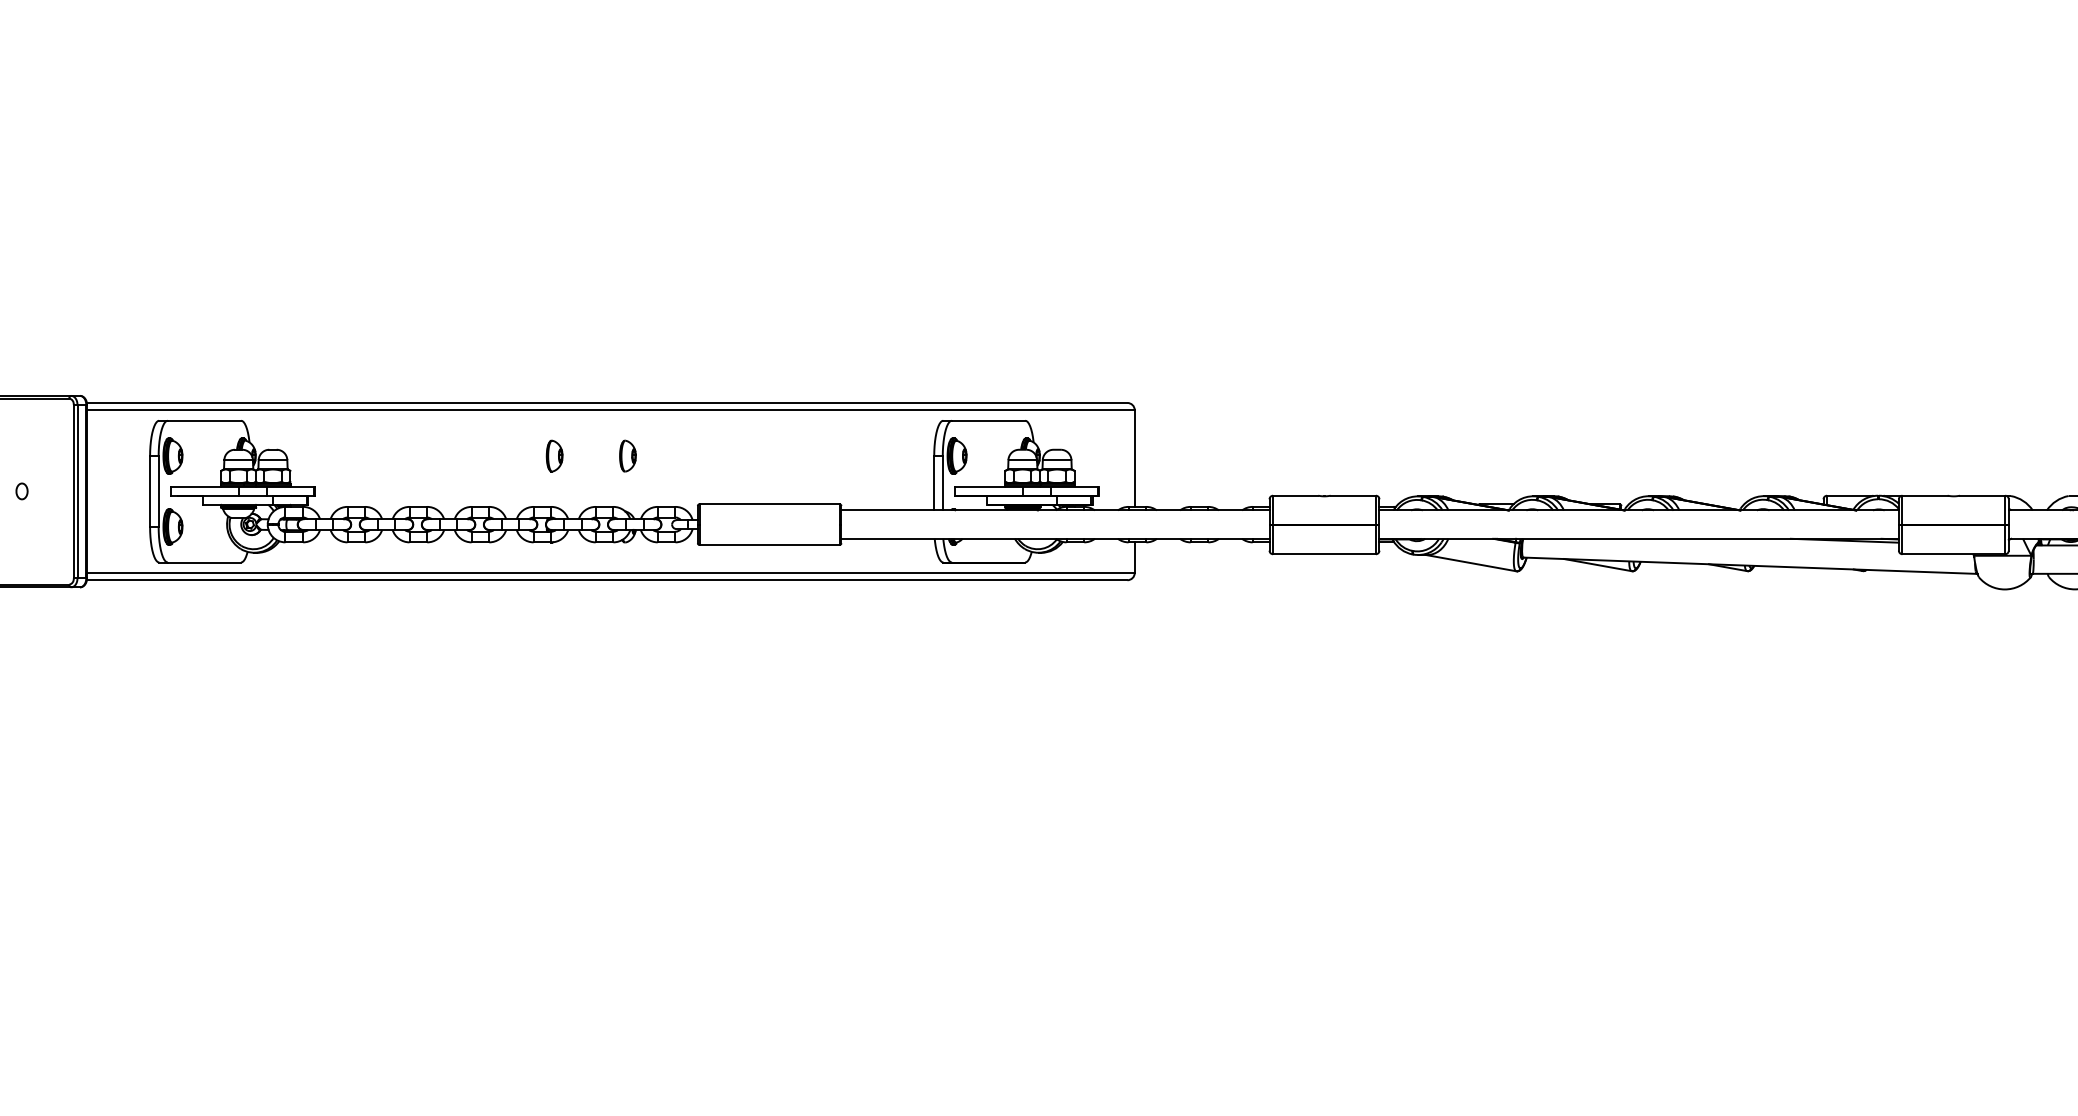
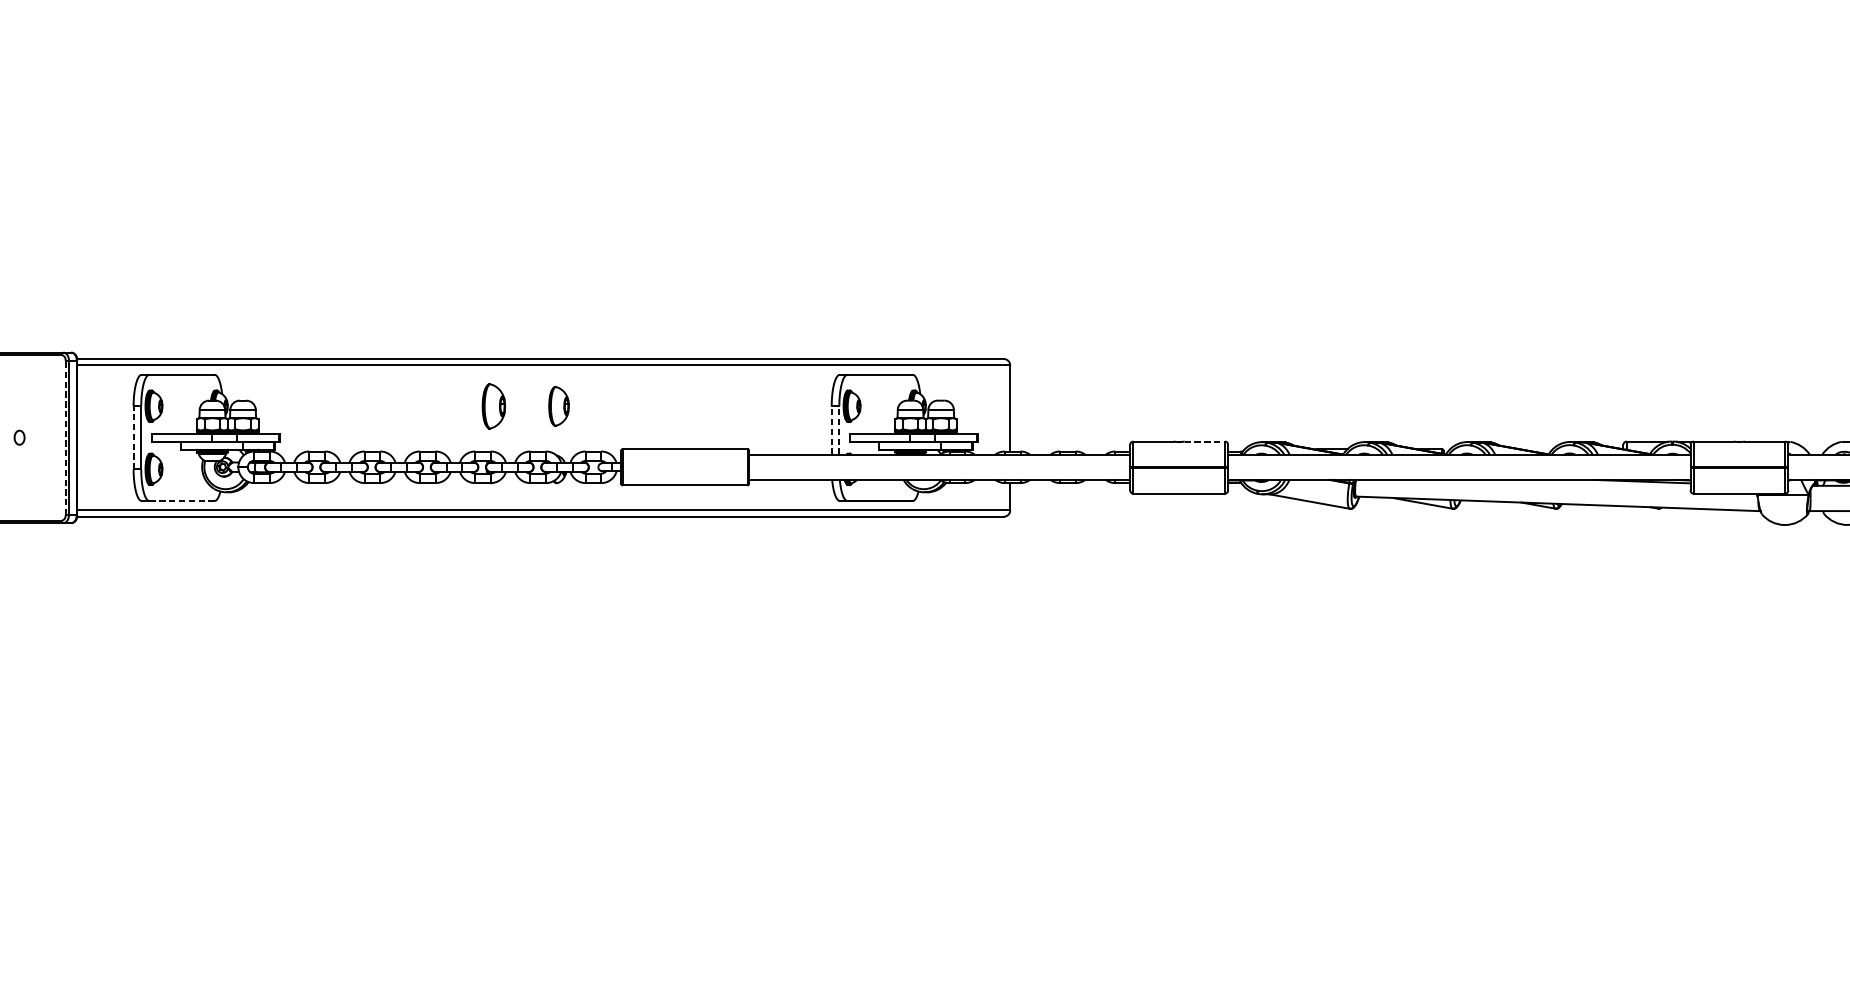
part: (554, 455) -> (493, 405), size x1.6
part: (627, 455) -> (558, 405), size x1.4
line: (934, 482) -> (831, 429), solid -> dashed
line: (942, 482) -> (839, 429), solid -> dashed
line: (73, 491) -> (65, 437), solid -> dashed
line: (150, 491) -> (133, 437), solid -> dashed
line: (1353, 495) -> (1204, 441), solid -> dashed
line: (204, 562) -> (182, 501), solid -> dashed

